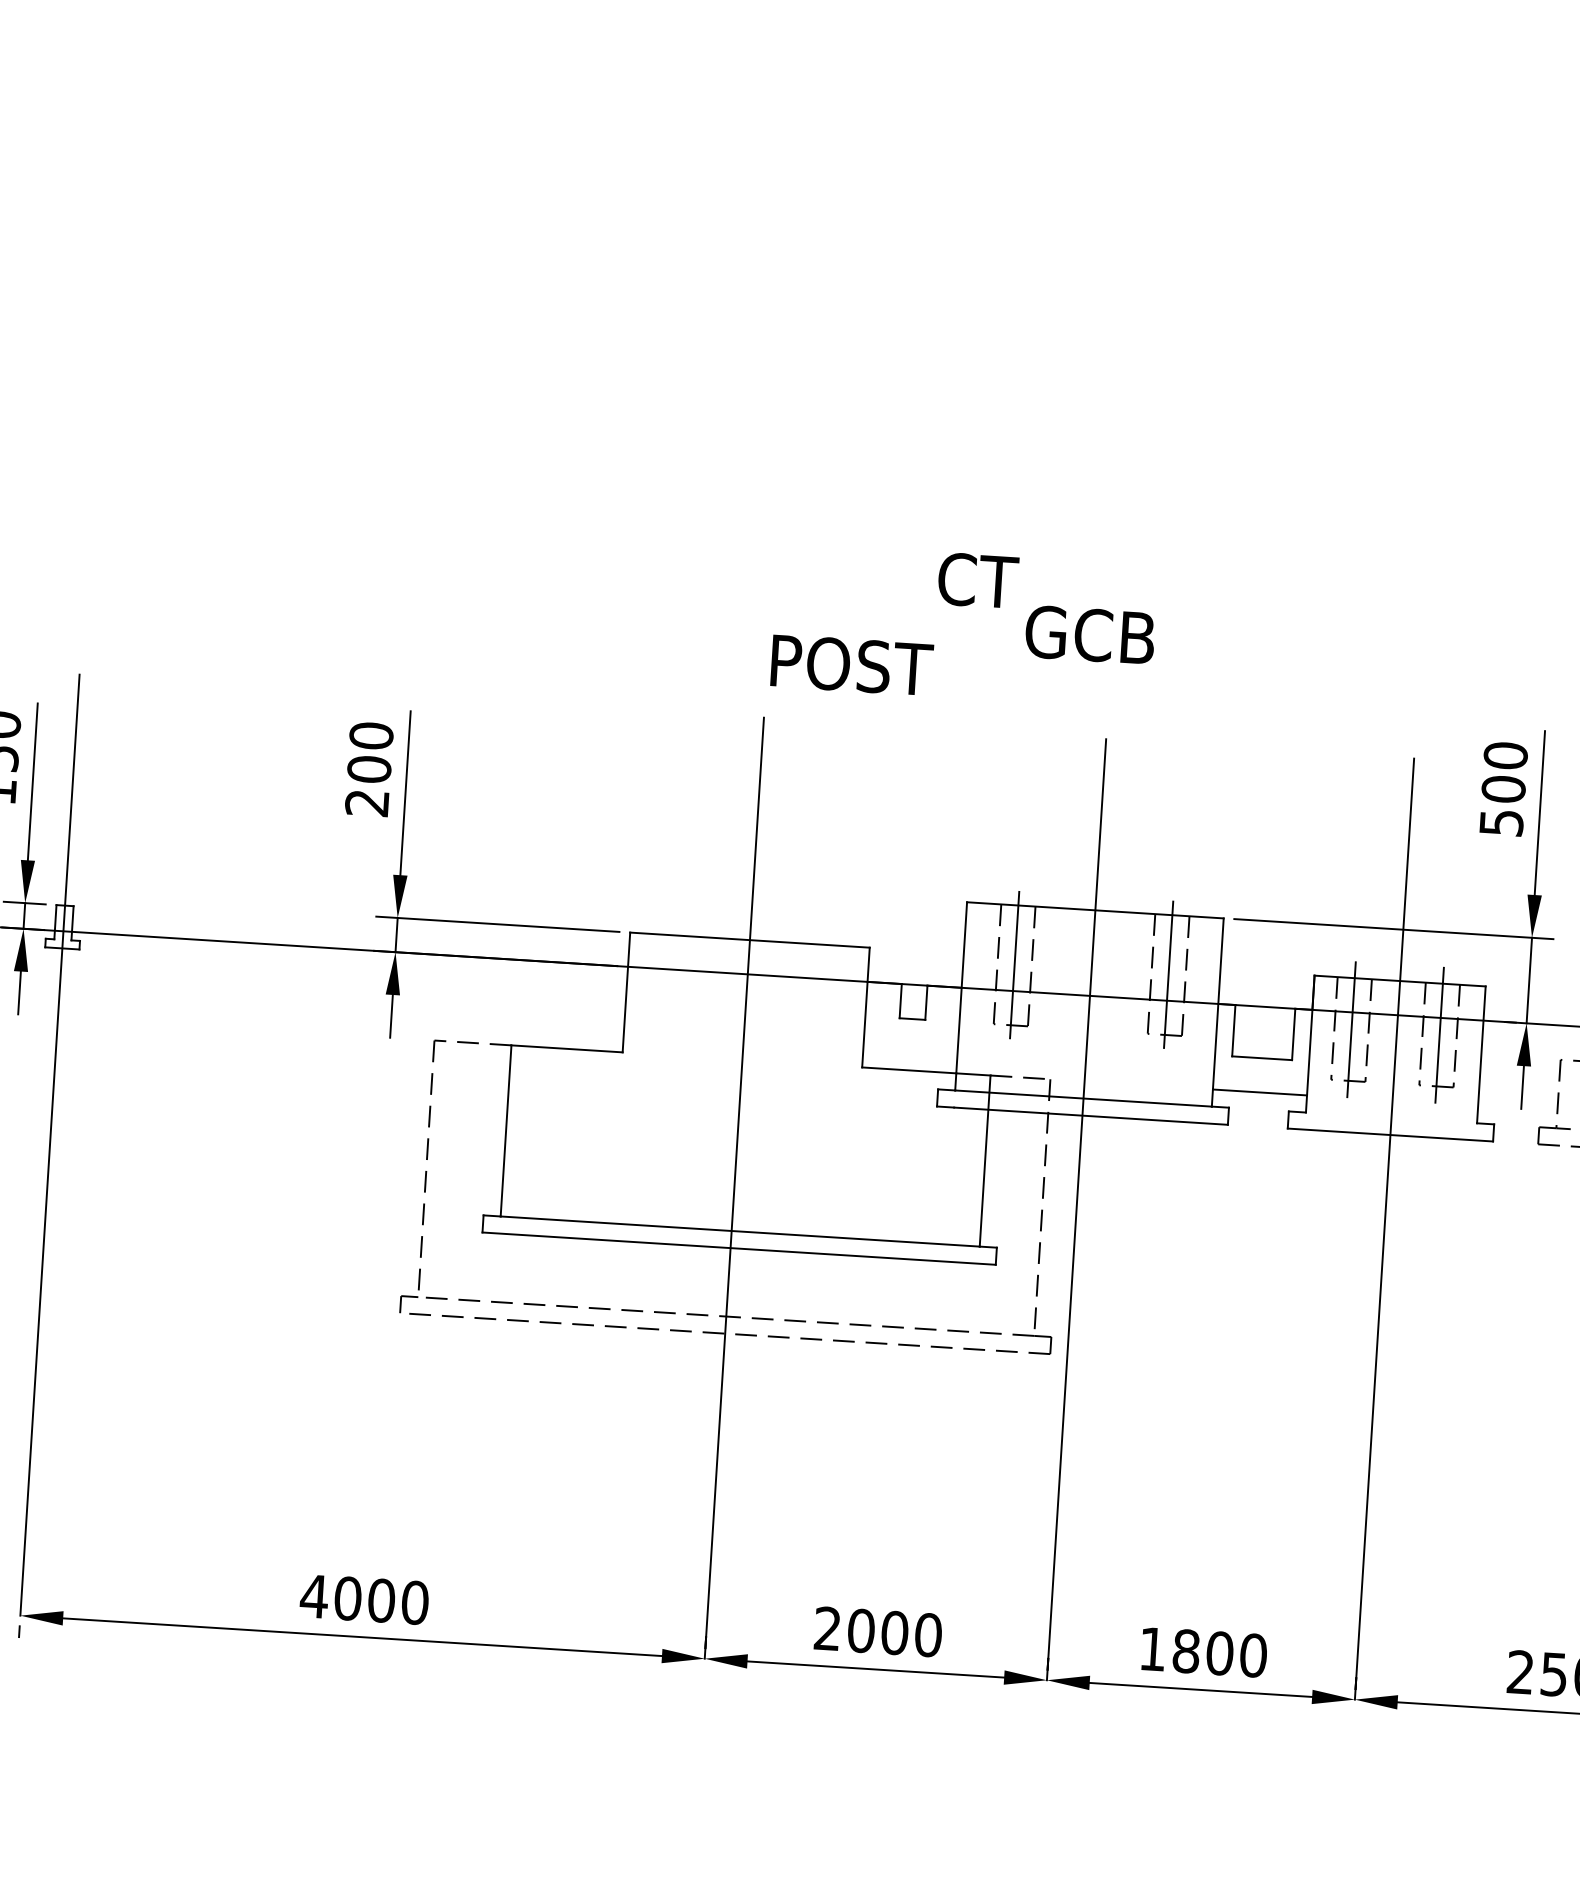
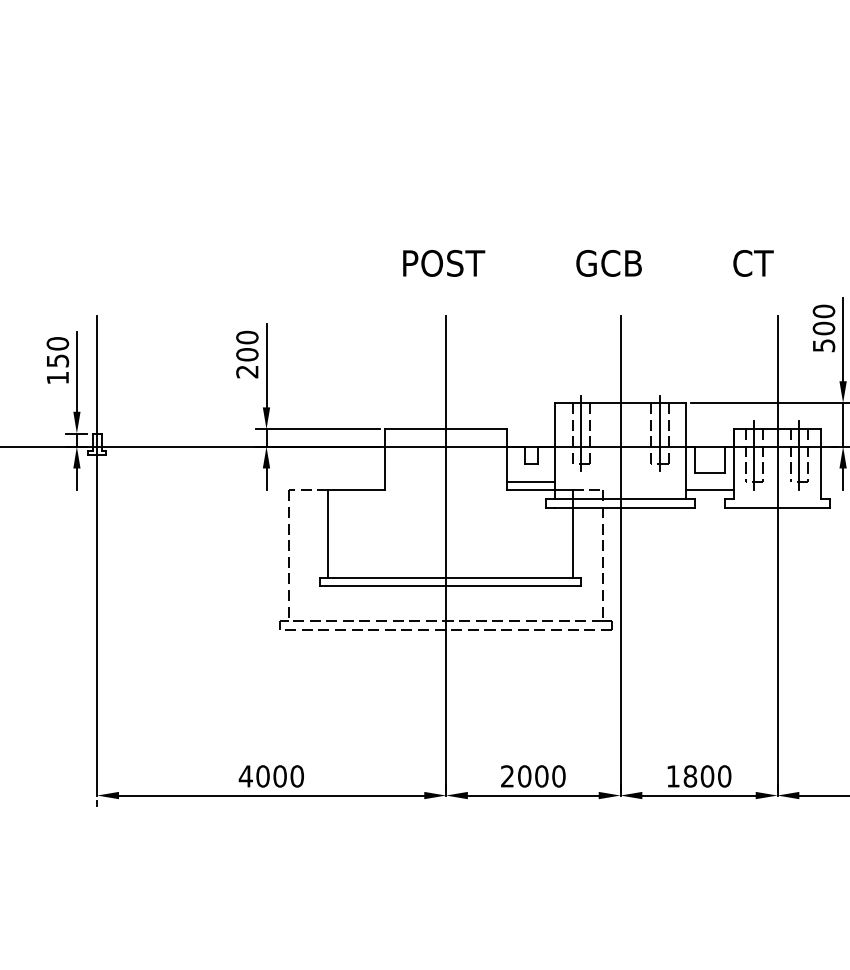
text: (978, 580) -> (753, 263), moved
text: (852, 665) -> (444, 263), moved
line: (911, 1053) -> (531, 481), added

